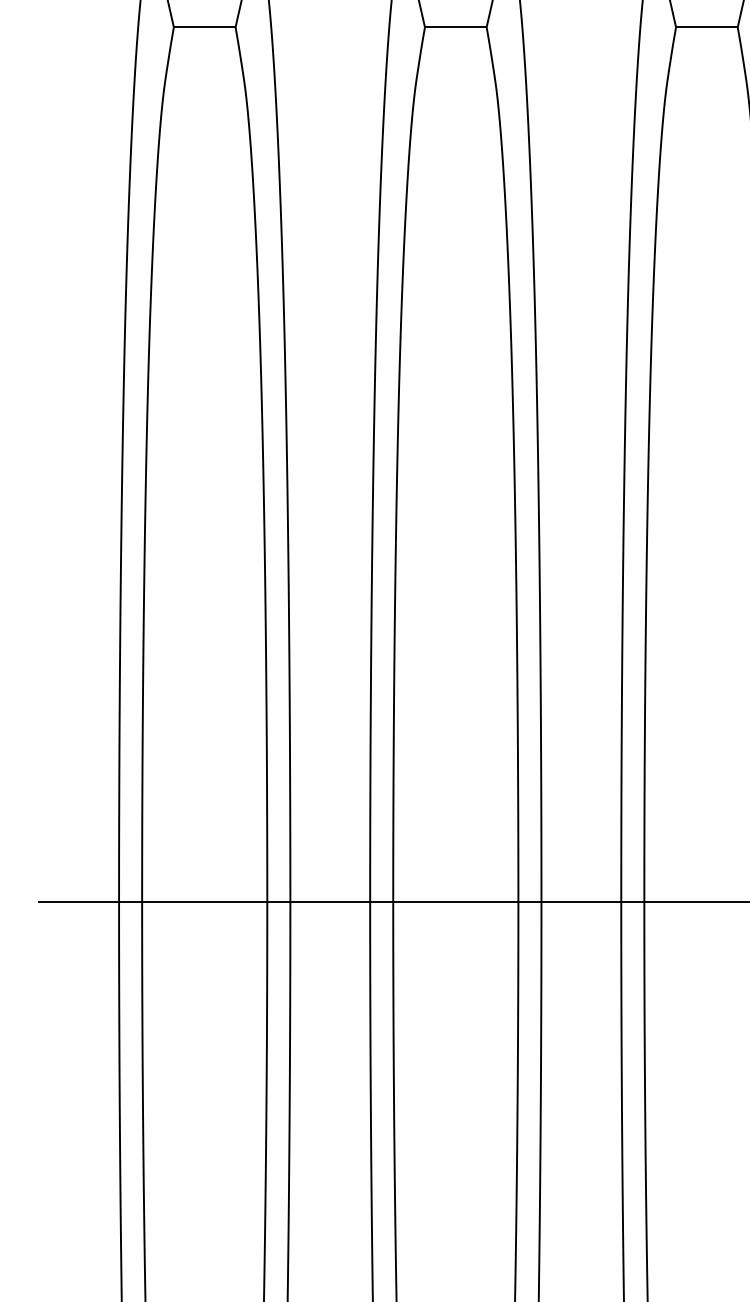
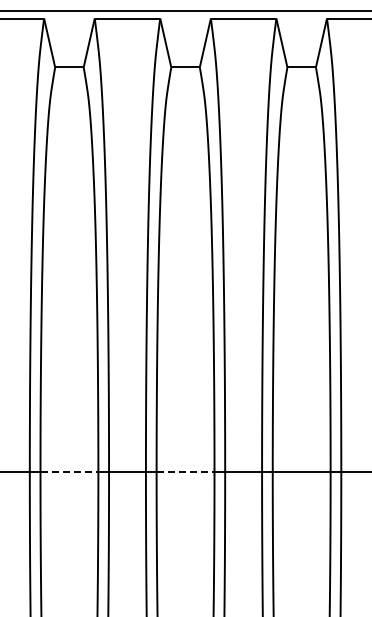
line: (204, 903) -> (69, 472), solid -> dashed
line: (455, 903) -> (185, 472), solid -> dashed

